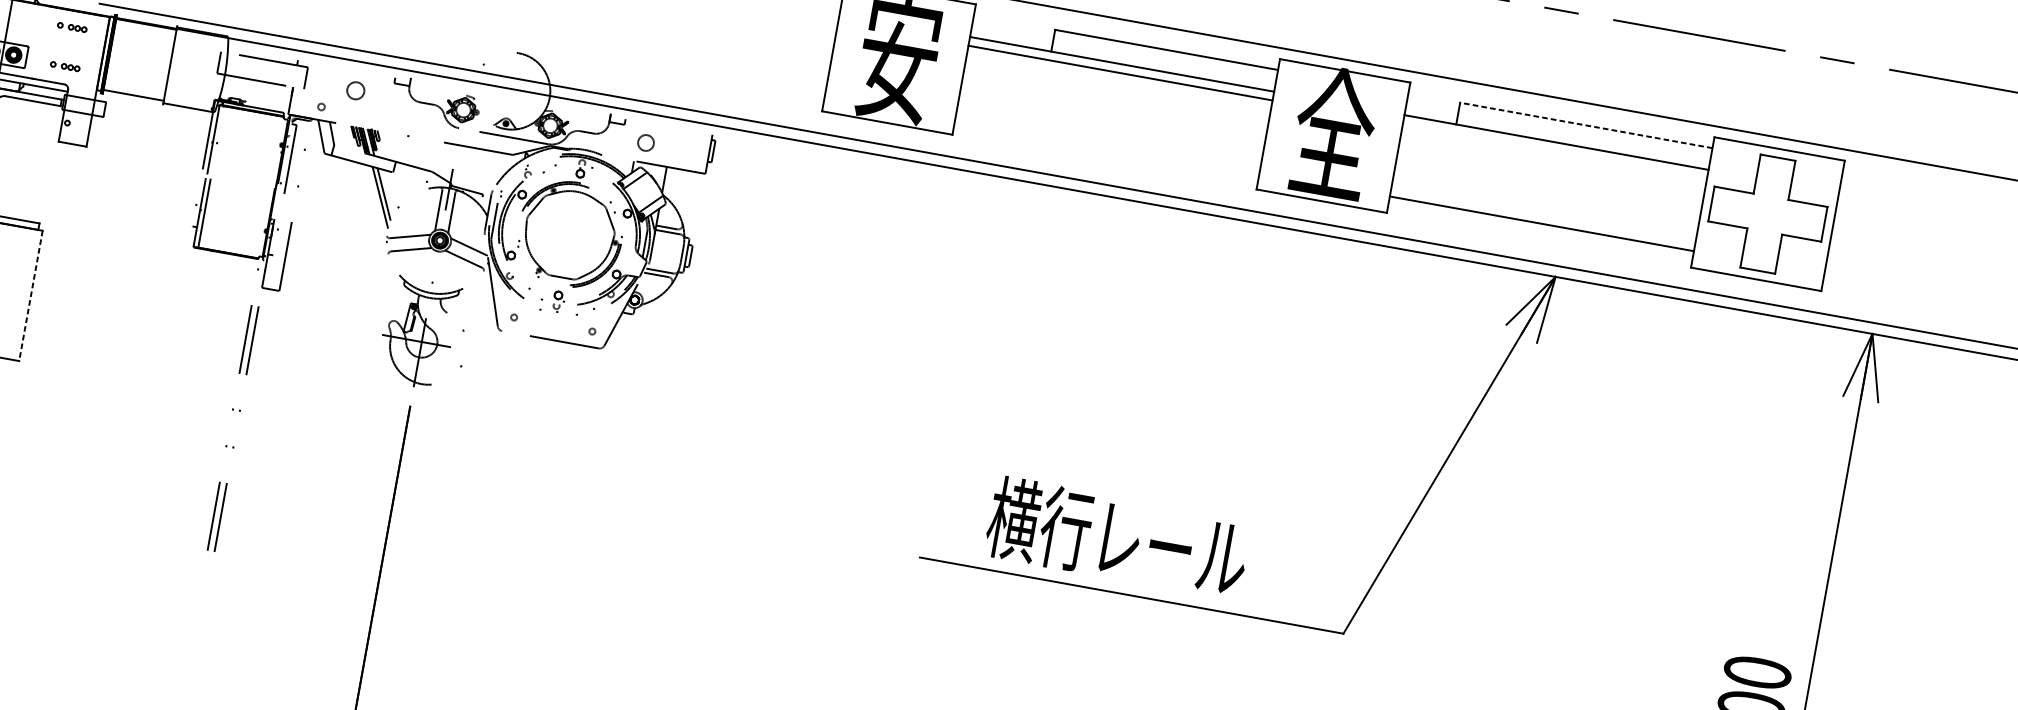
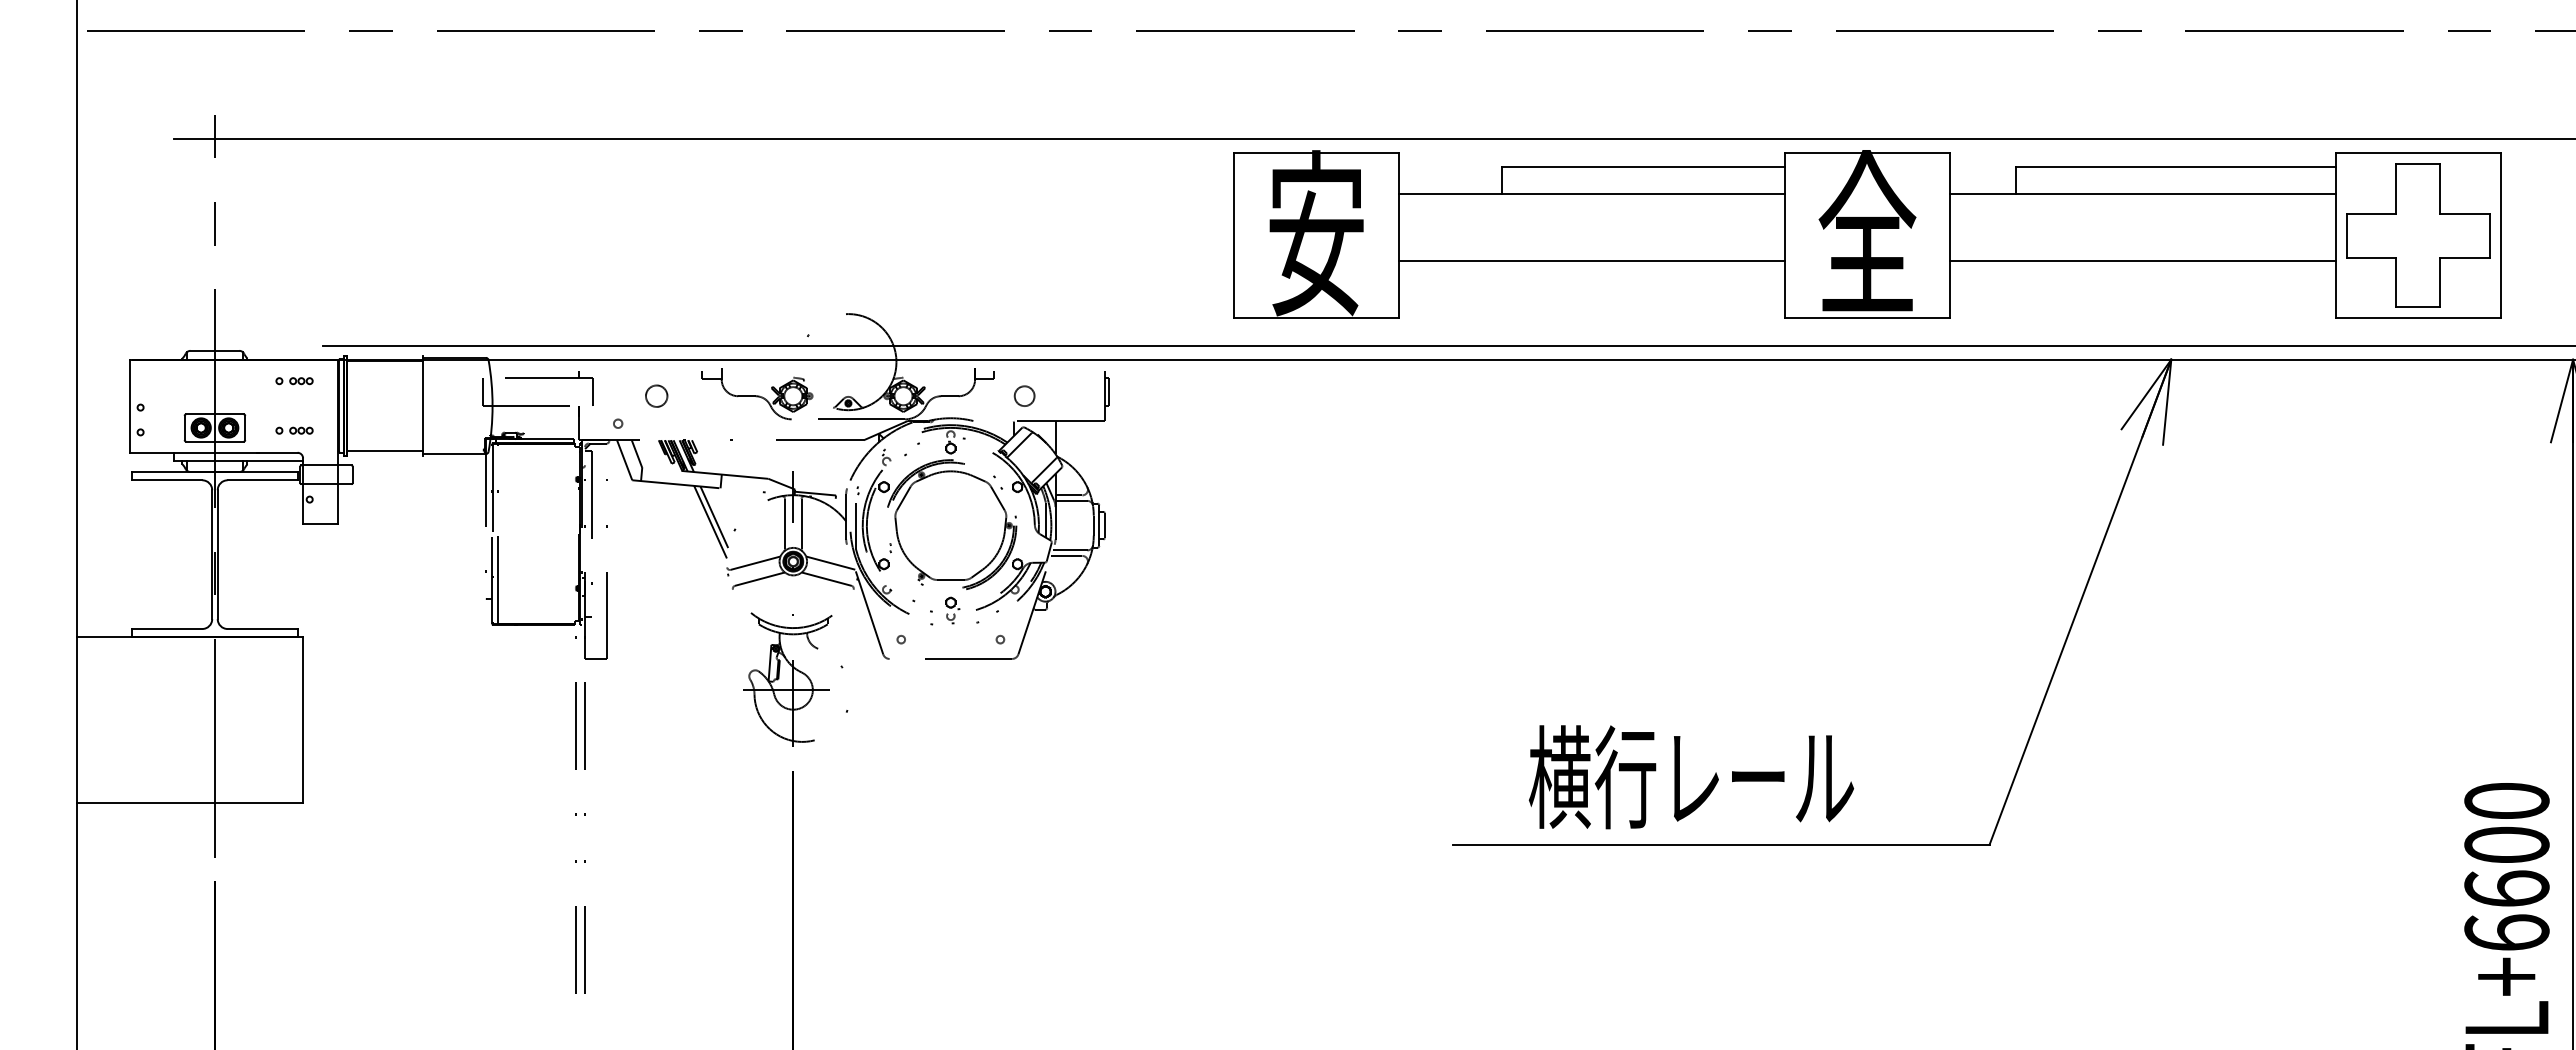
line: (1120, 73) -> (1591, 260), moved
line: (1586, 125) -> (2175, 166), dashed -> solid
line: (1541, 223) -> (2142, 260), moved
line: (31, 295) -> (303, 719), dashed -> solid

